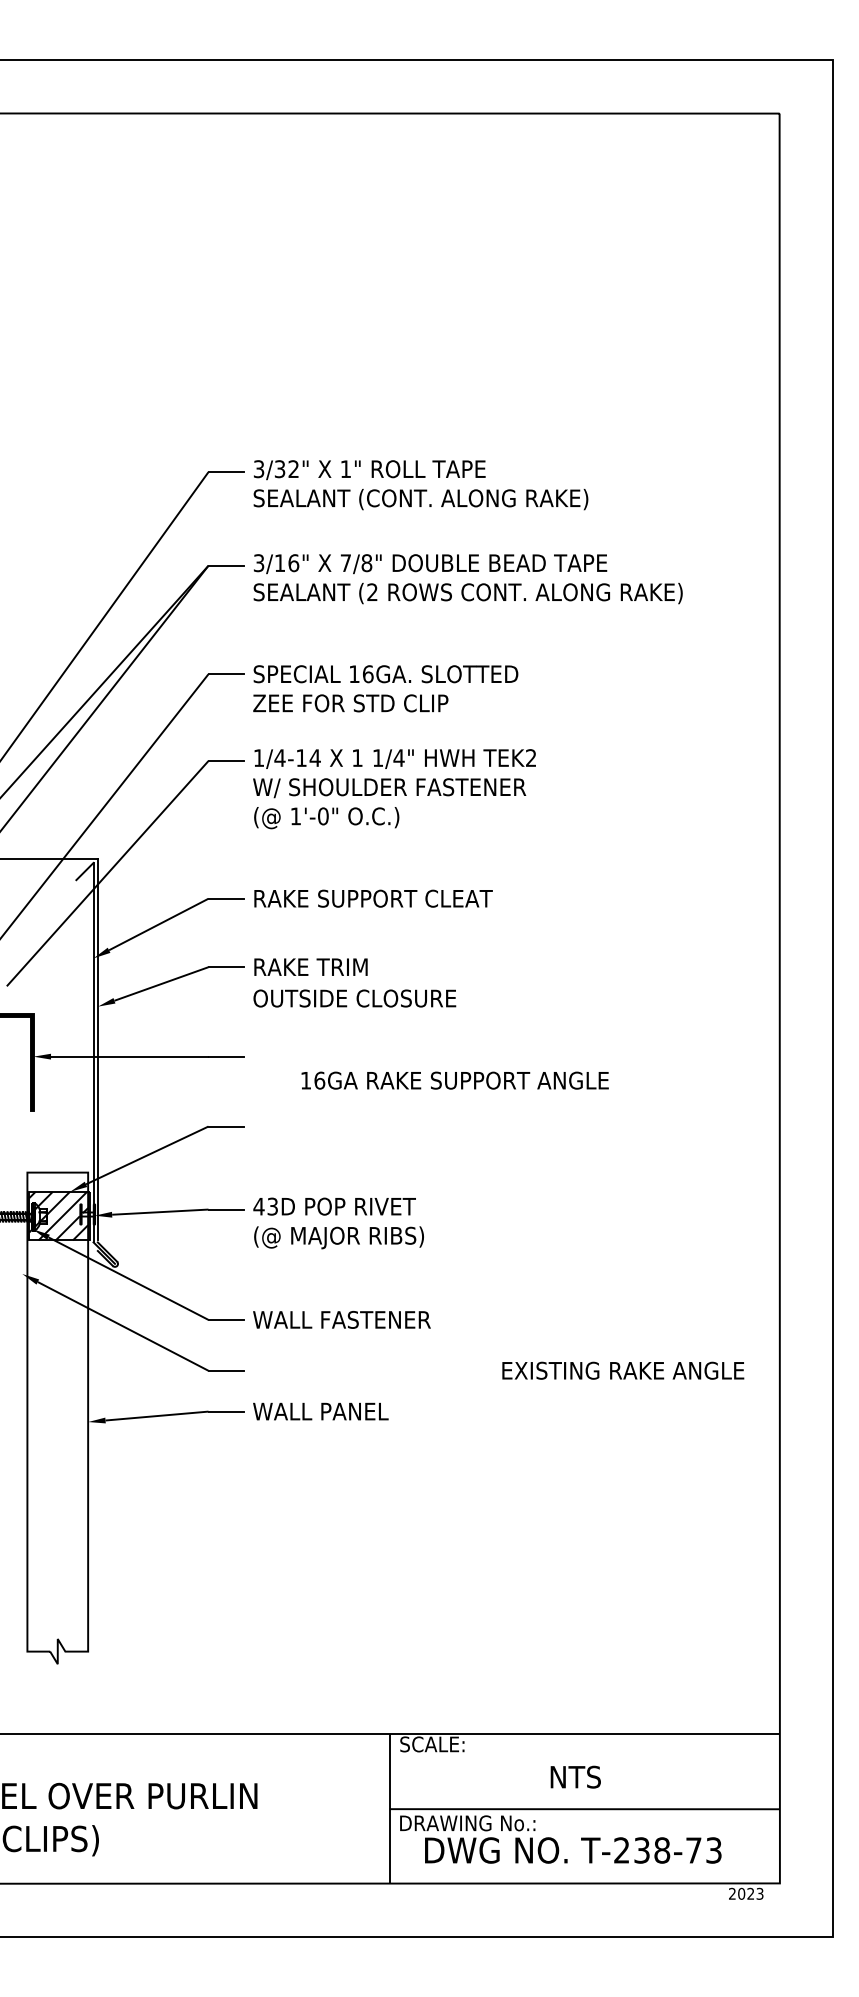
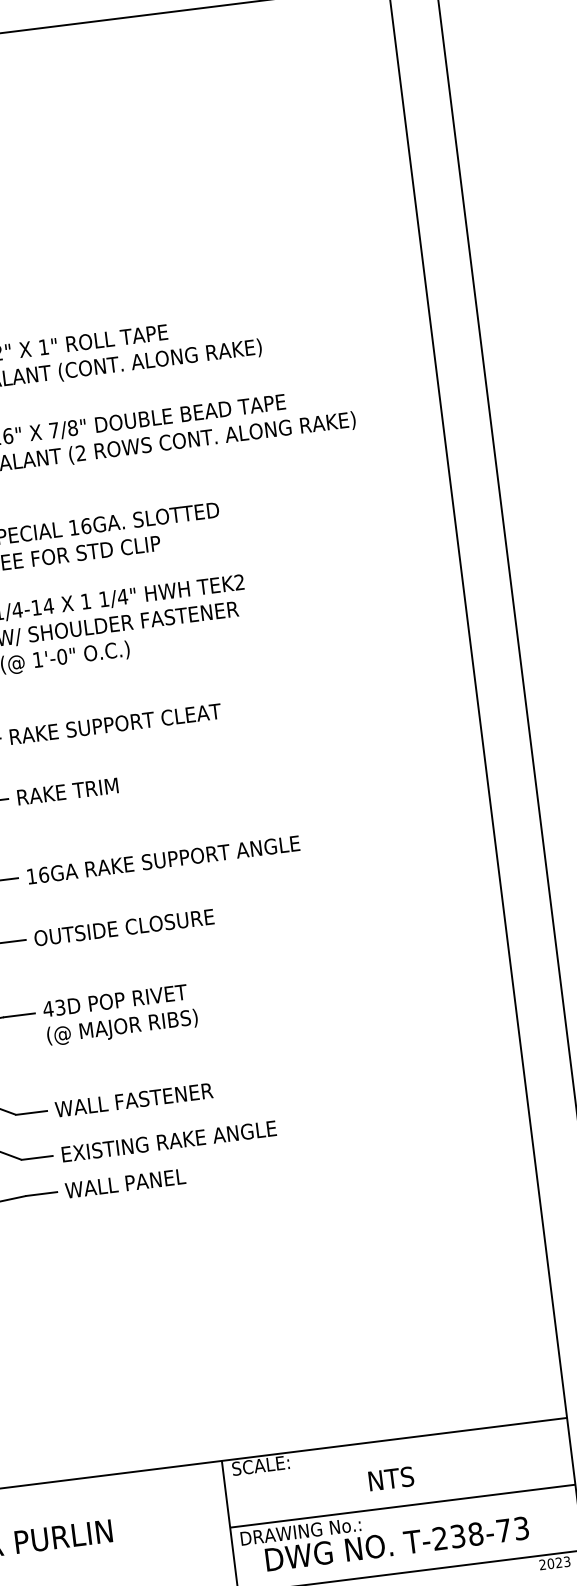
text: (354, 998) -> (123, 927), moved
text: (454, 1080) -> (163, 859), moved
text: (623, 1370) -> (169, 1141), moved

